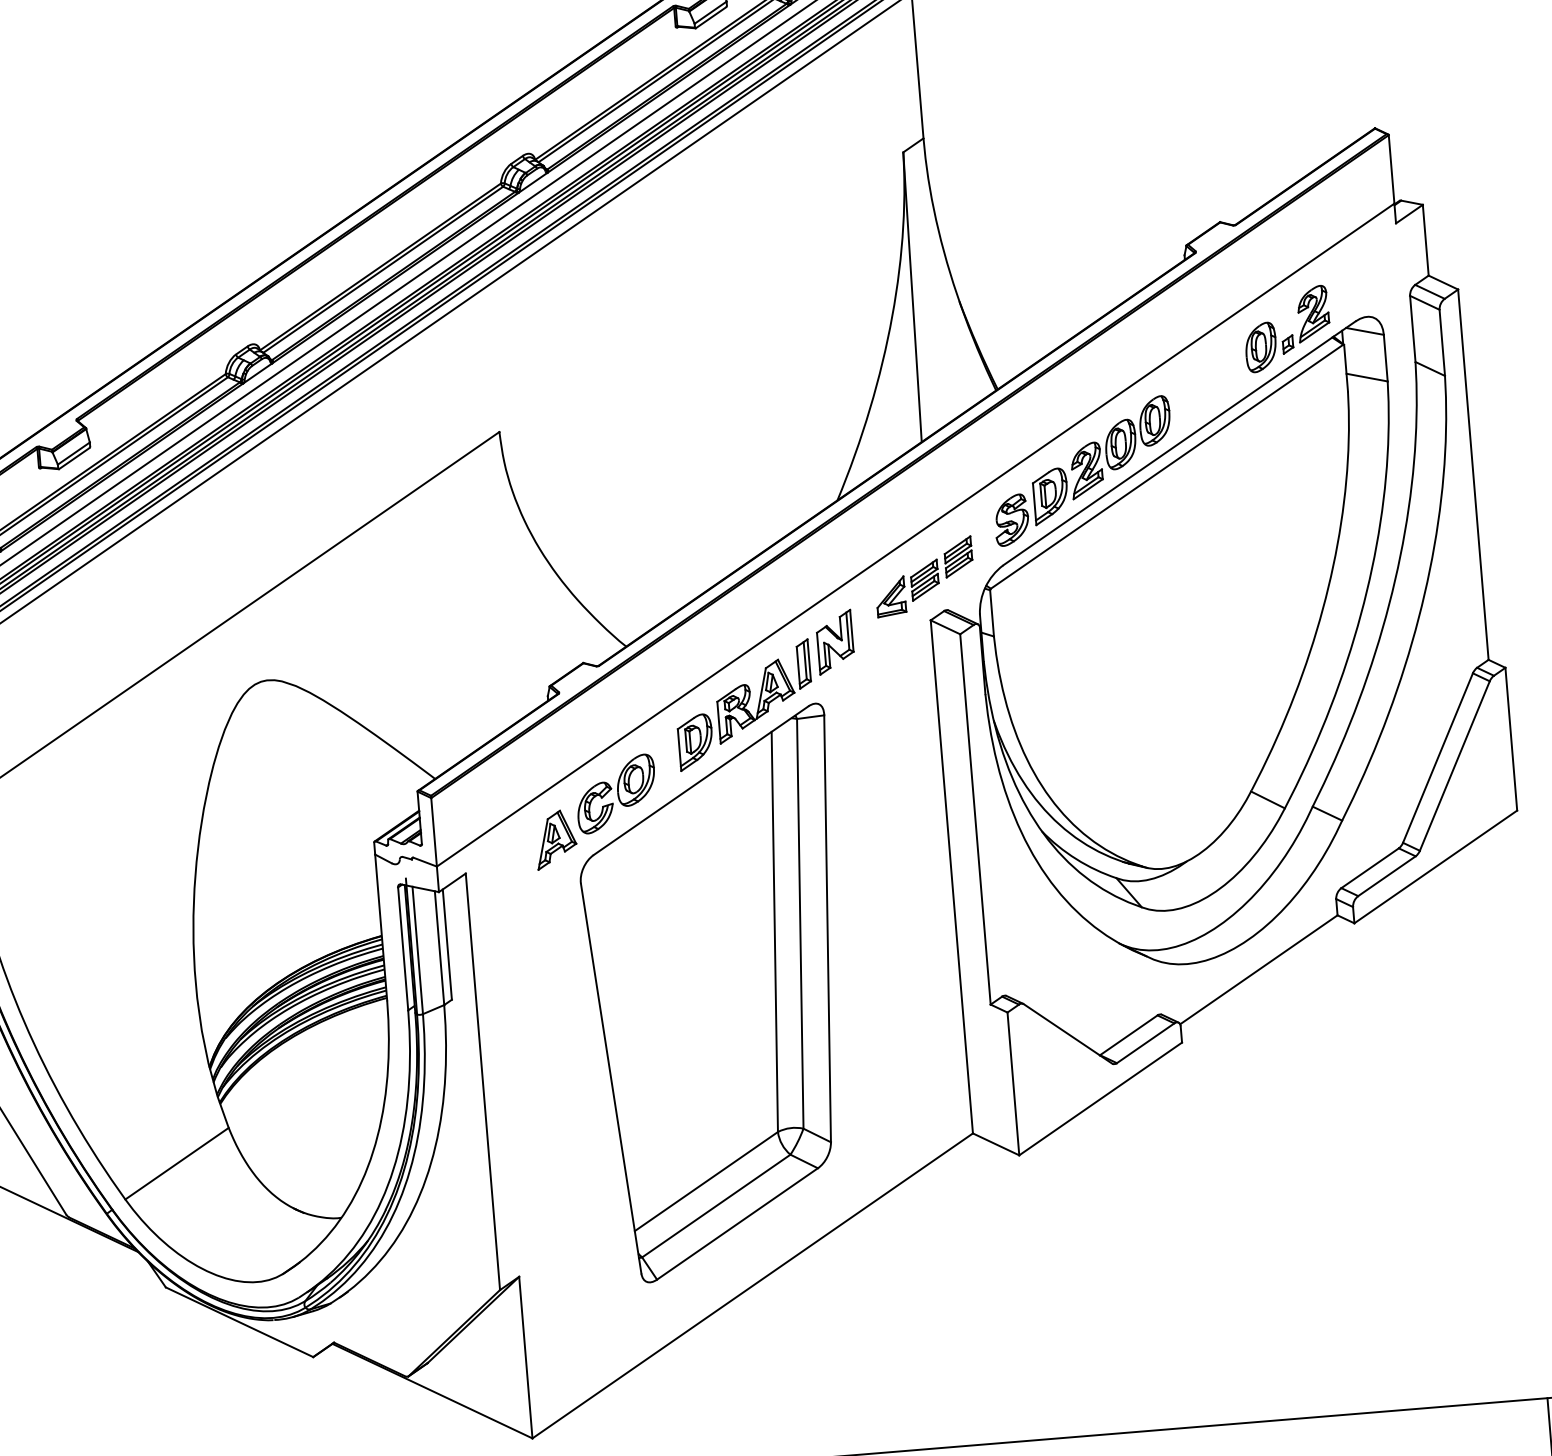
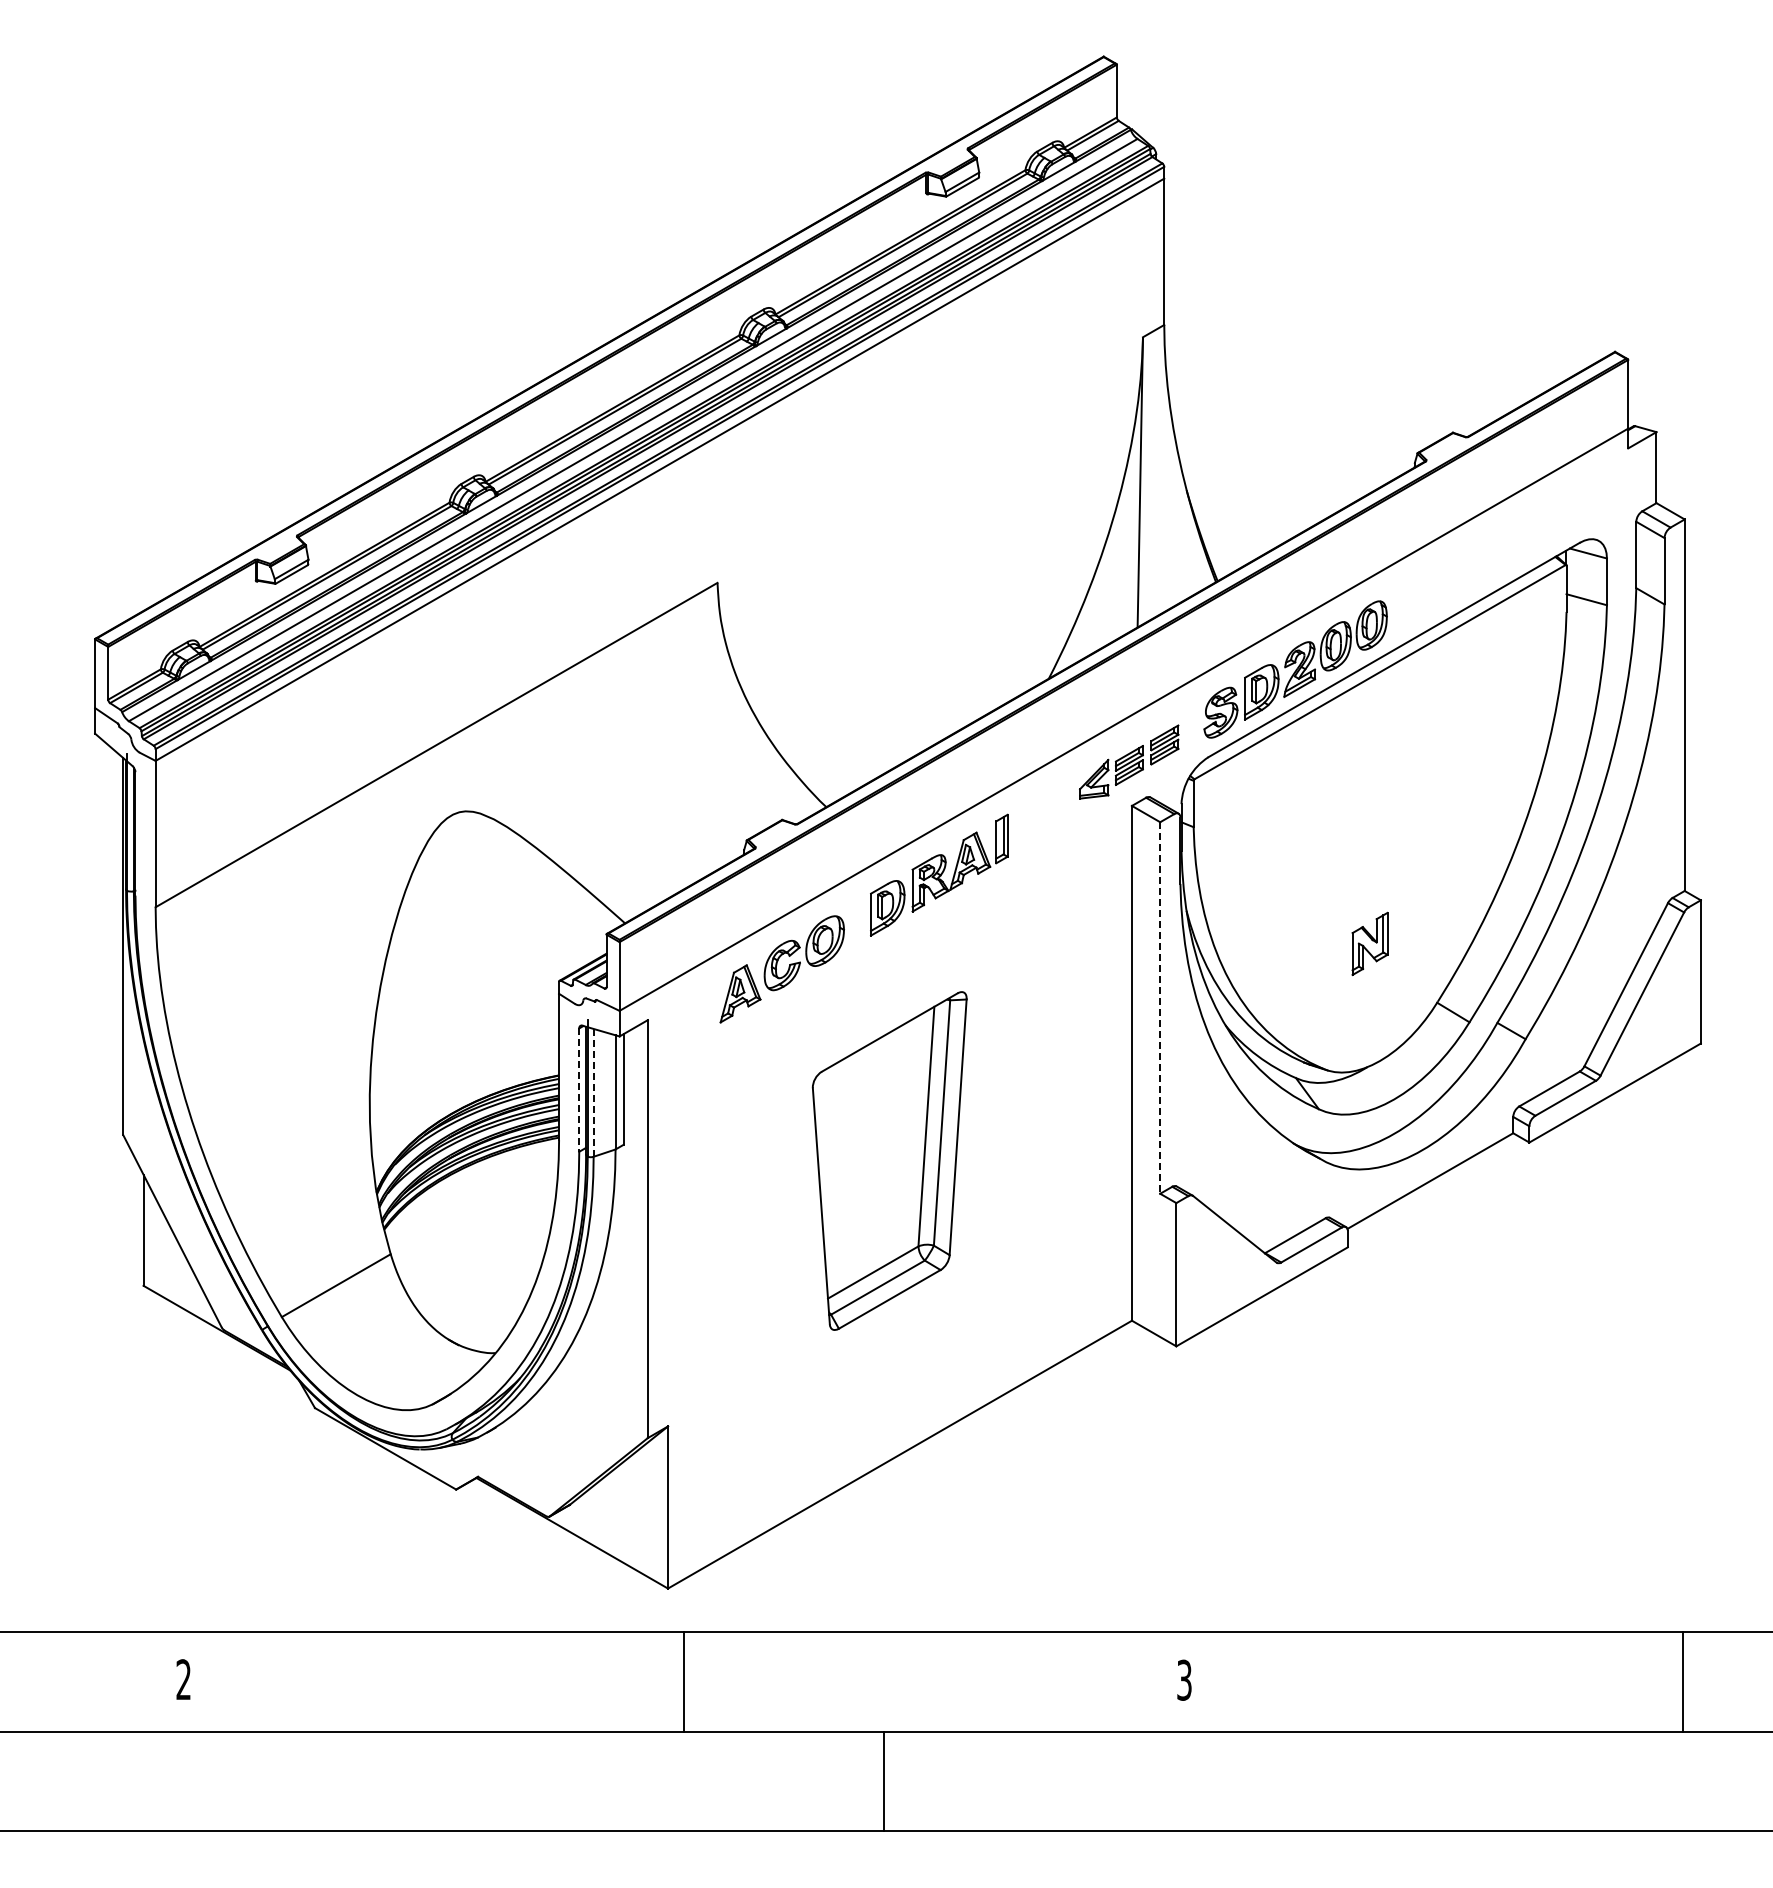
part: (1290, 335) -> (1513, 551), removed
part: (834, 641) -> (1369, 943), moved
line: (975, 819) -> (1160, 1008), solid -> dashed
line: (403, 949) -> (579, 1090), solid -> dashed
line: (417, 950) -> (593, 1092), solid -> dashed
part: (718, 993) -> (889, 1160), size x0.6

